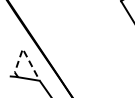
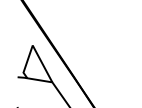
line: (23, 50) -> (33, 47), dashed -> solid

